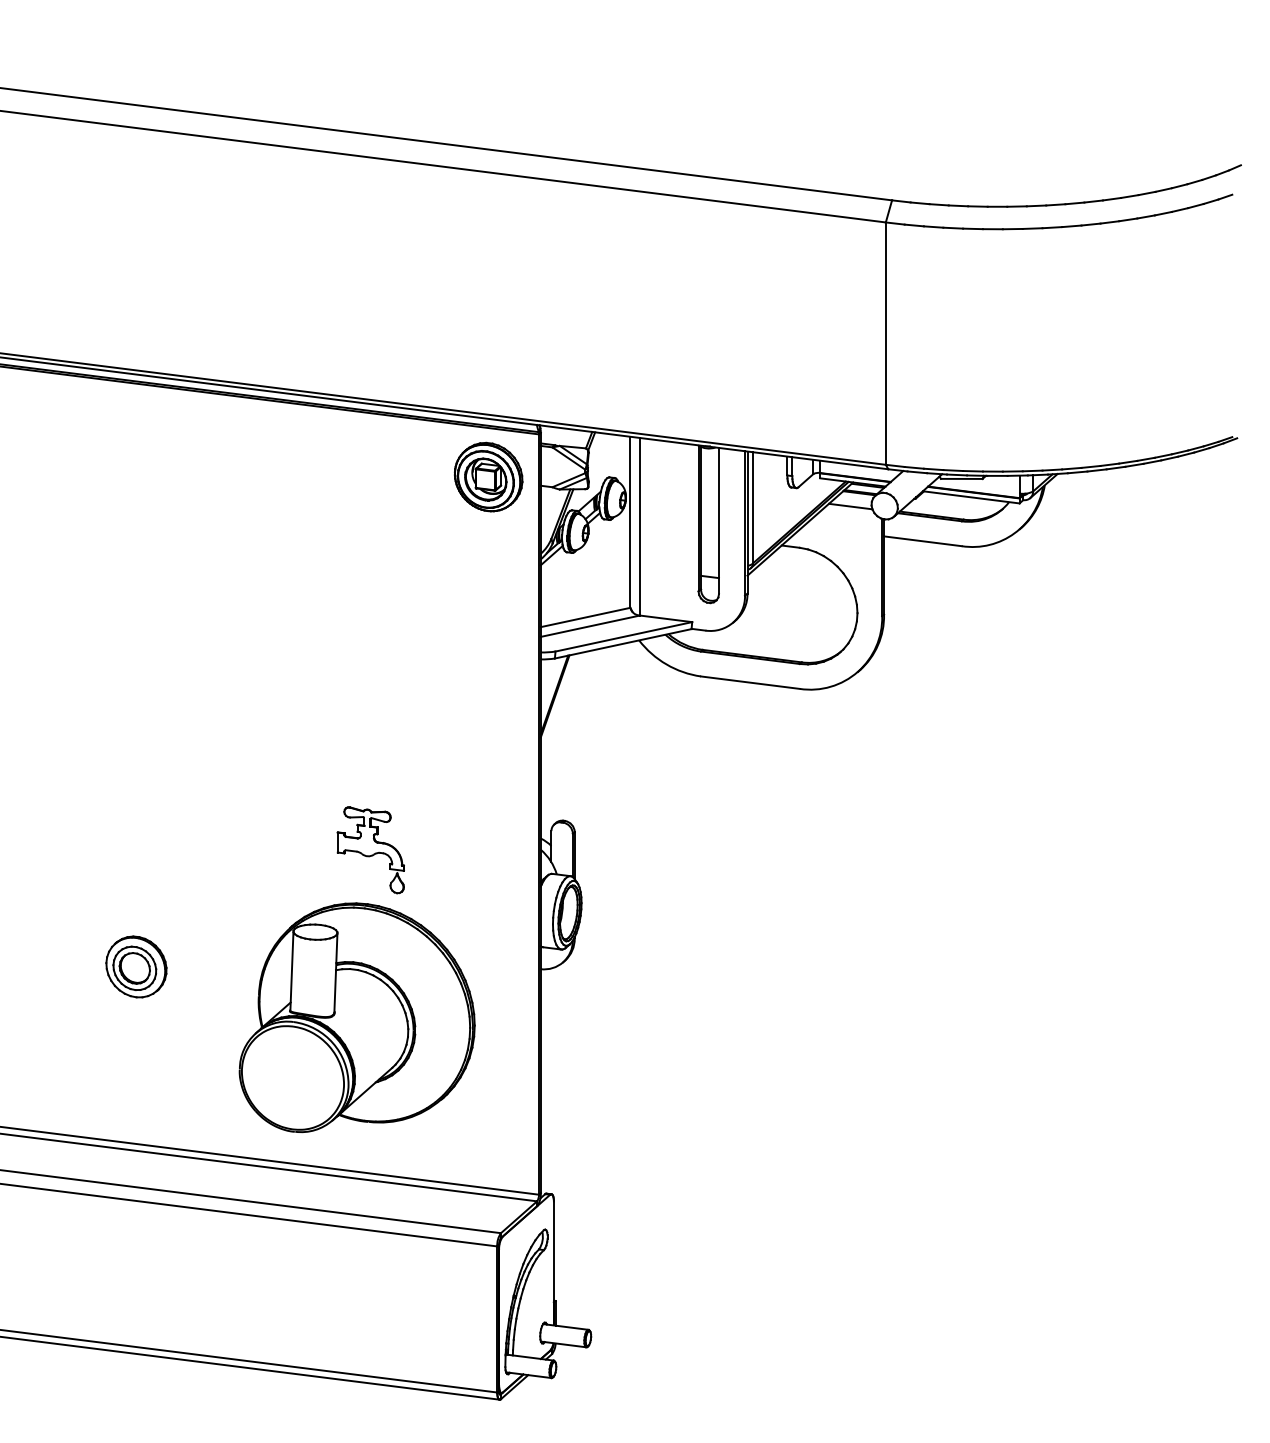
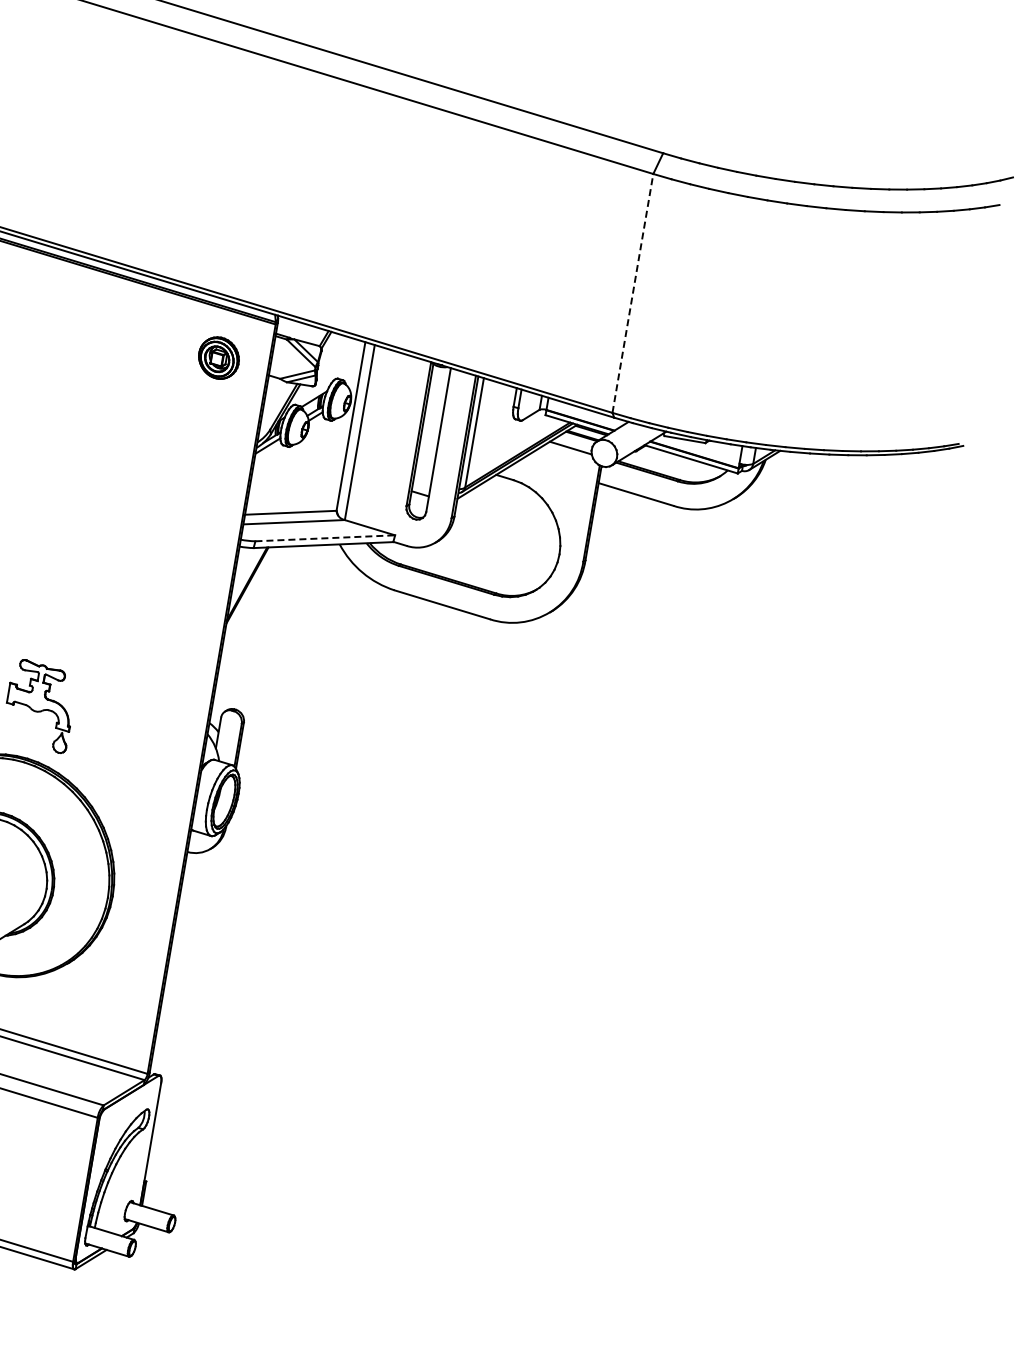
line: (885, 343) -> (632, 293), solid -> dashed
part: (488, 476) -> (218, 357), size x0.6
line: (623, 636) -> (324, 537), solid -> dashed

